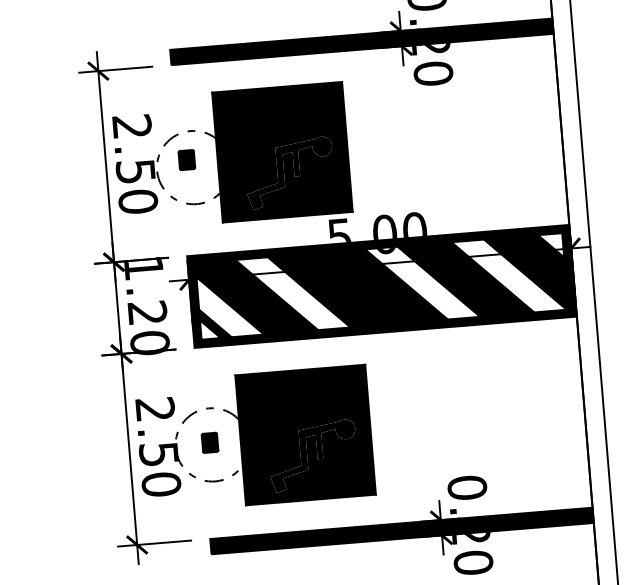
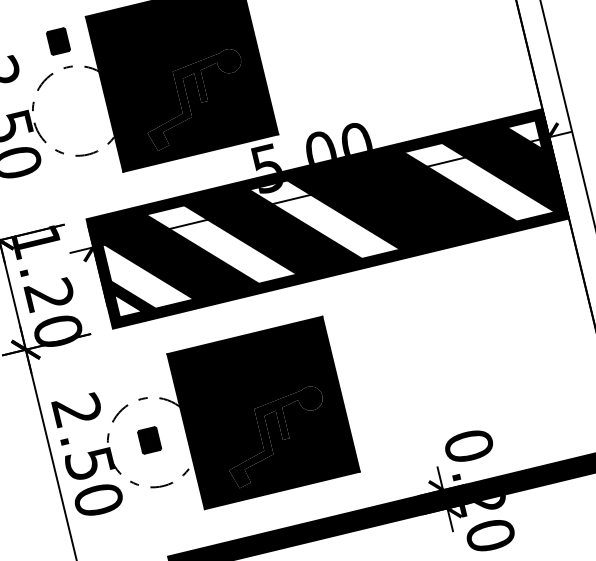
part: (186, 160) -> (58, 42), moved

